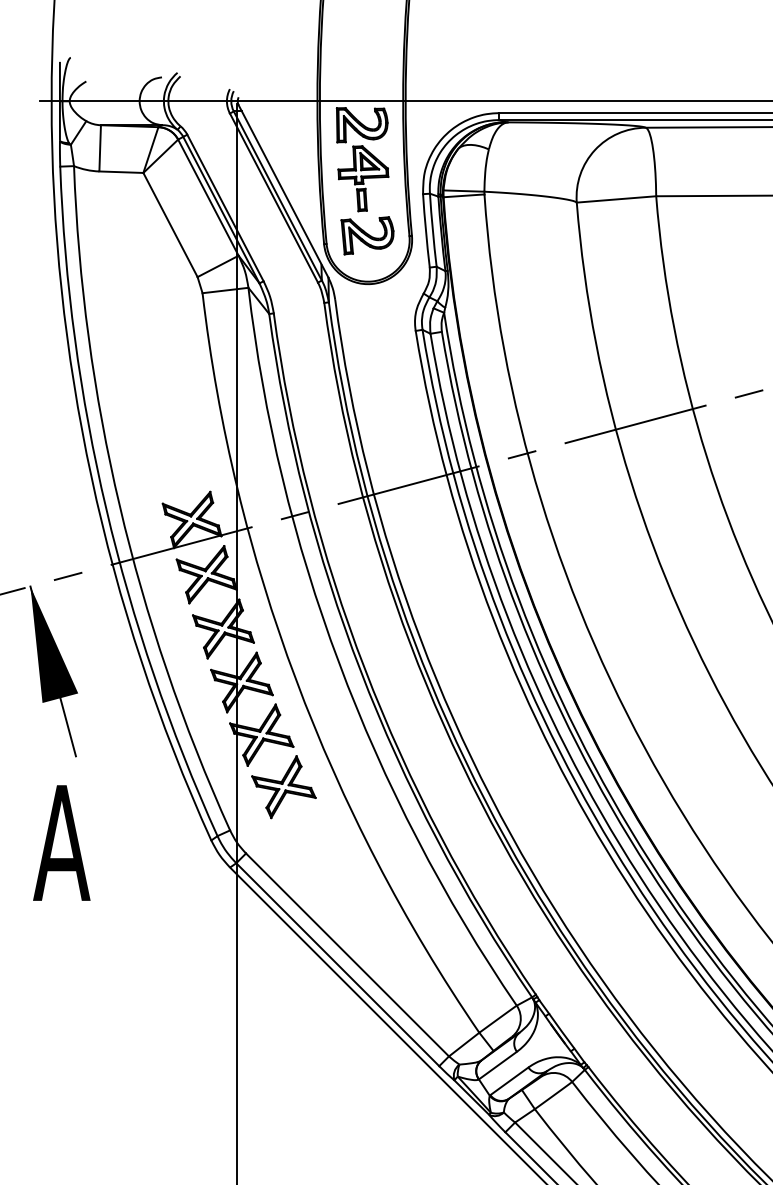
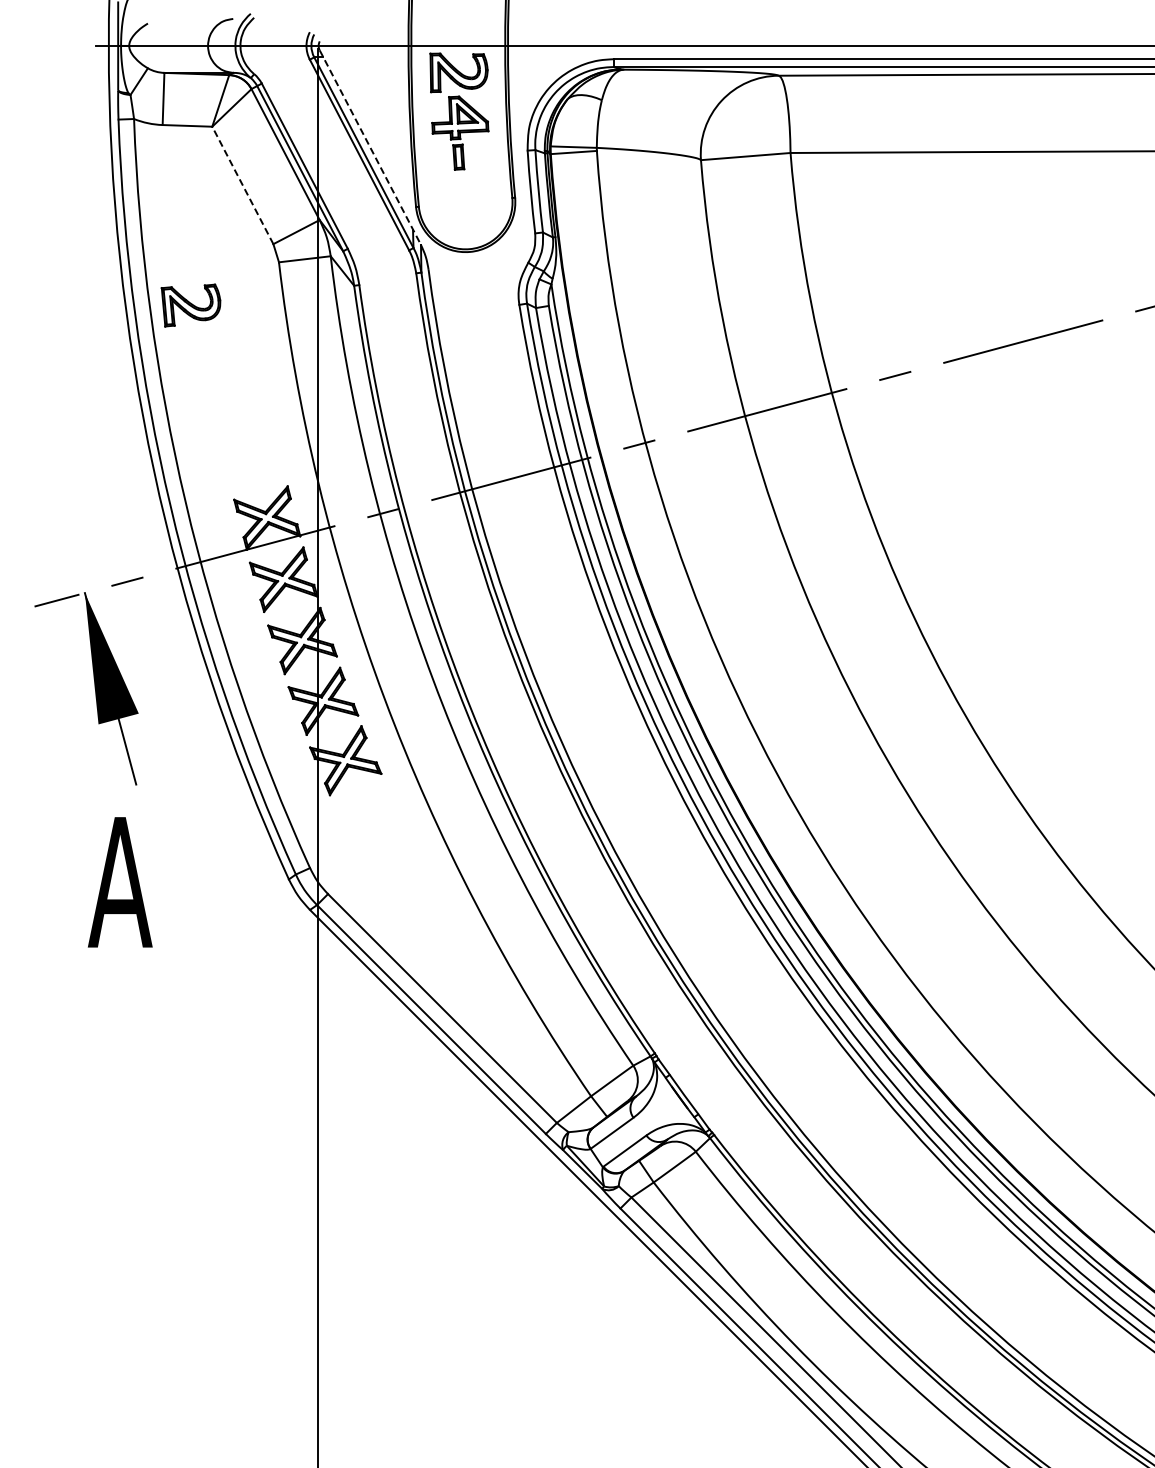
line: (283, 191) -> (370, 147), solid -> dashed
line: (170, 225) -> (242, 185), solid -> dashed
part: (367, 235) -> (190, 305), moved
part: (283, 787) -> (370, 819), removed

